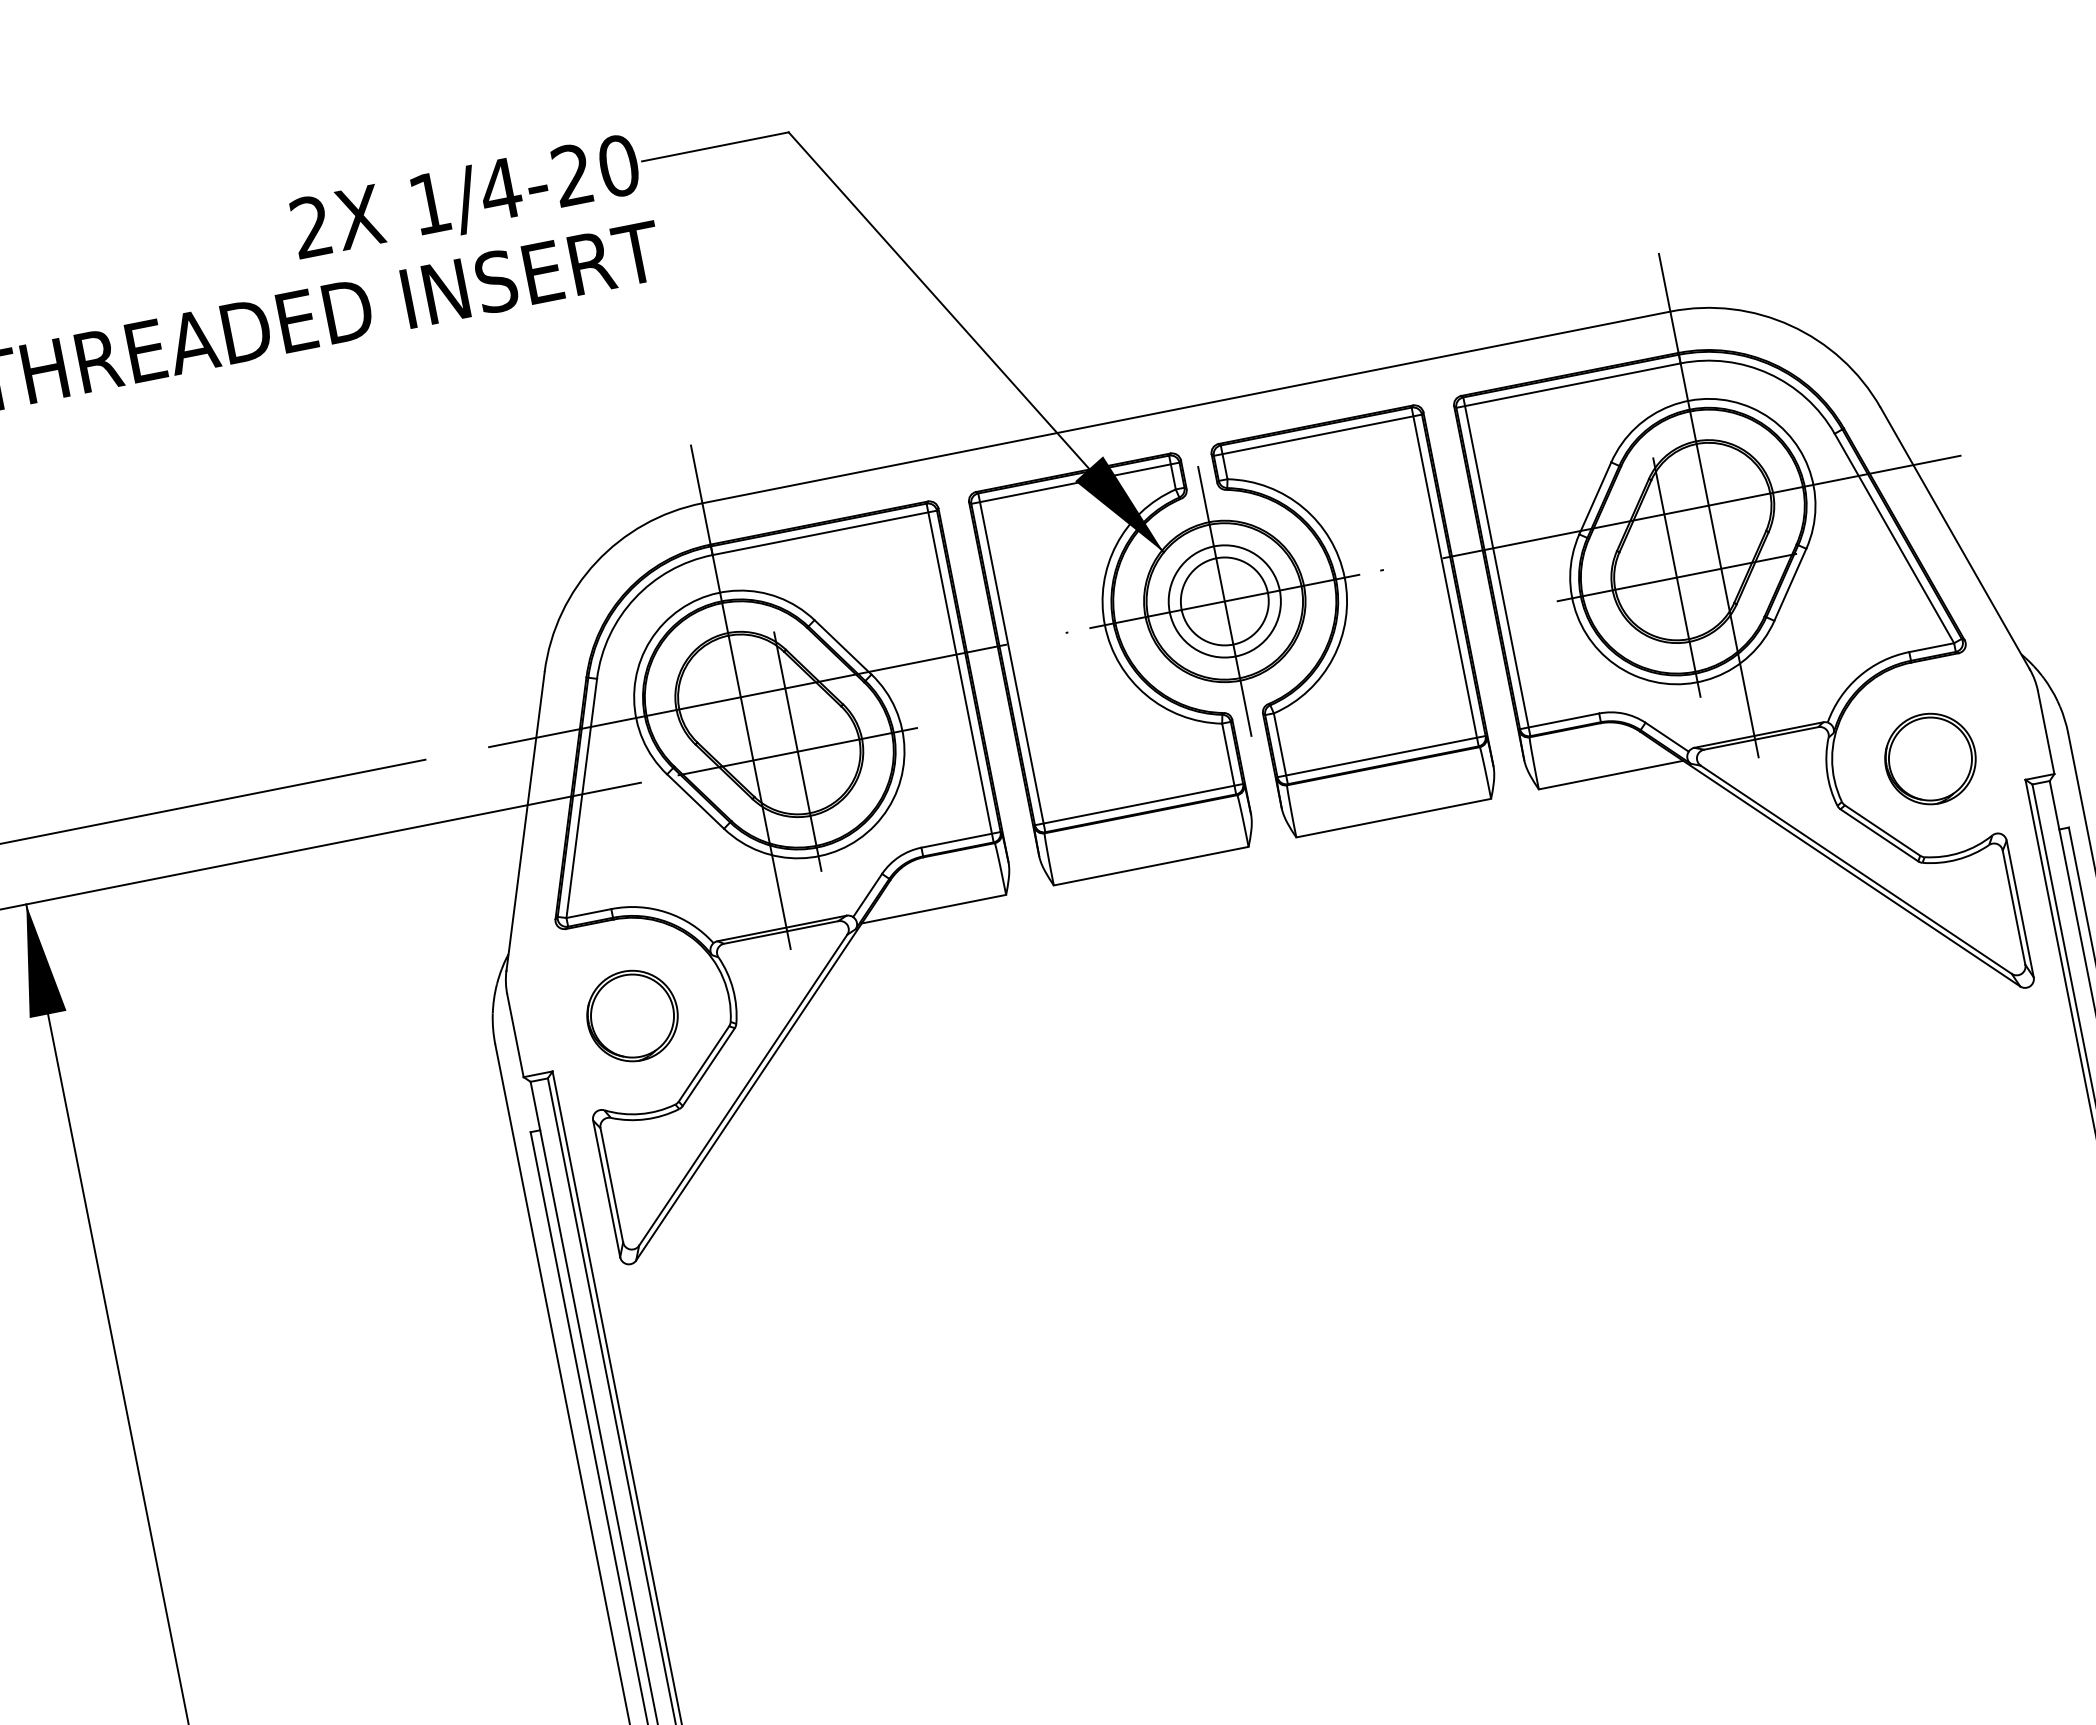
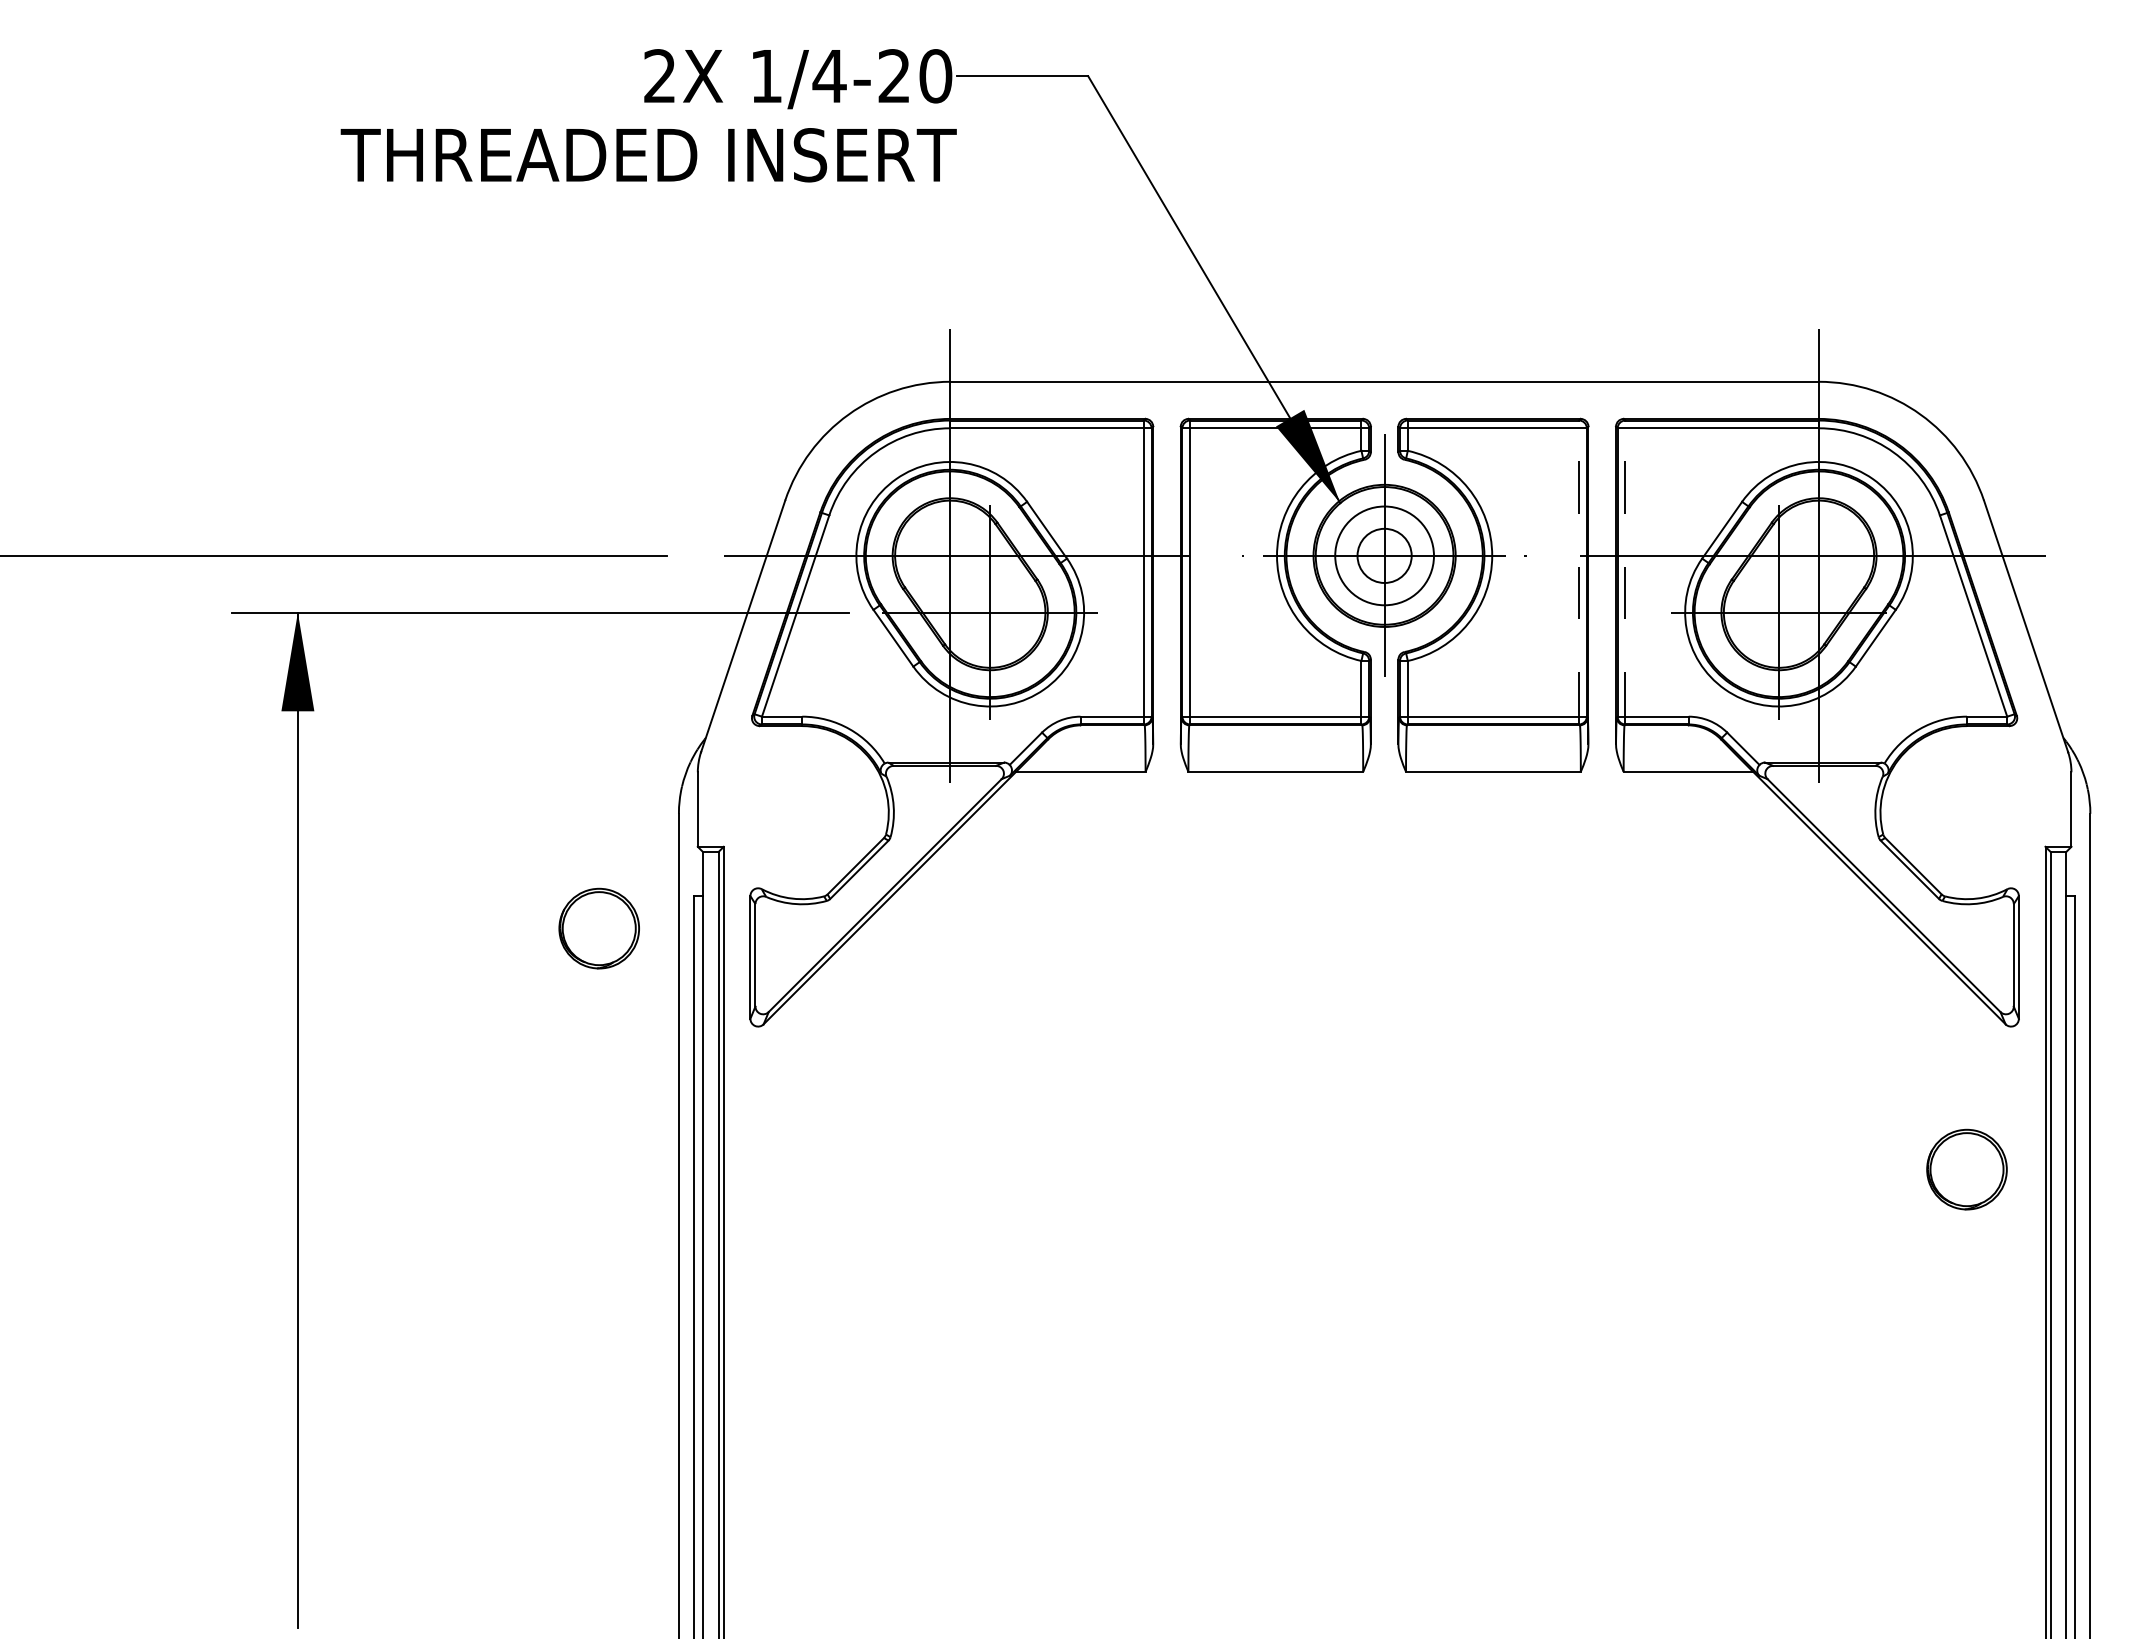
line: (1496, 566) -> (1625, 572), solid -> dashed
line: (1445, 576) -> (1579, 572), solid -> dashed
circle: (1224, 601) -> (1384, 555), size x0.7
part: (1929, 759) -> (1966, 1169), moved
part: (631, 1016) -> (598, 928), moved

